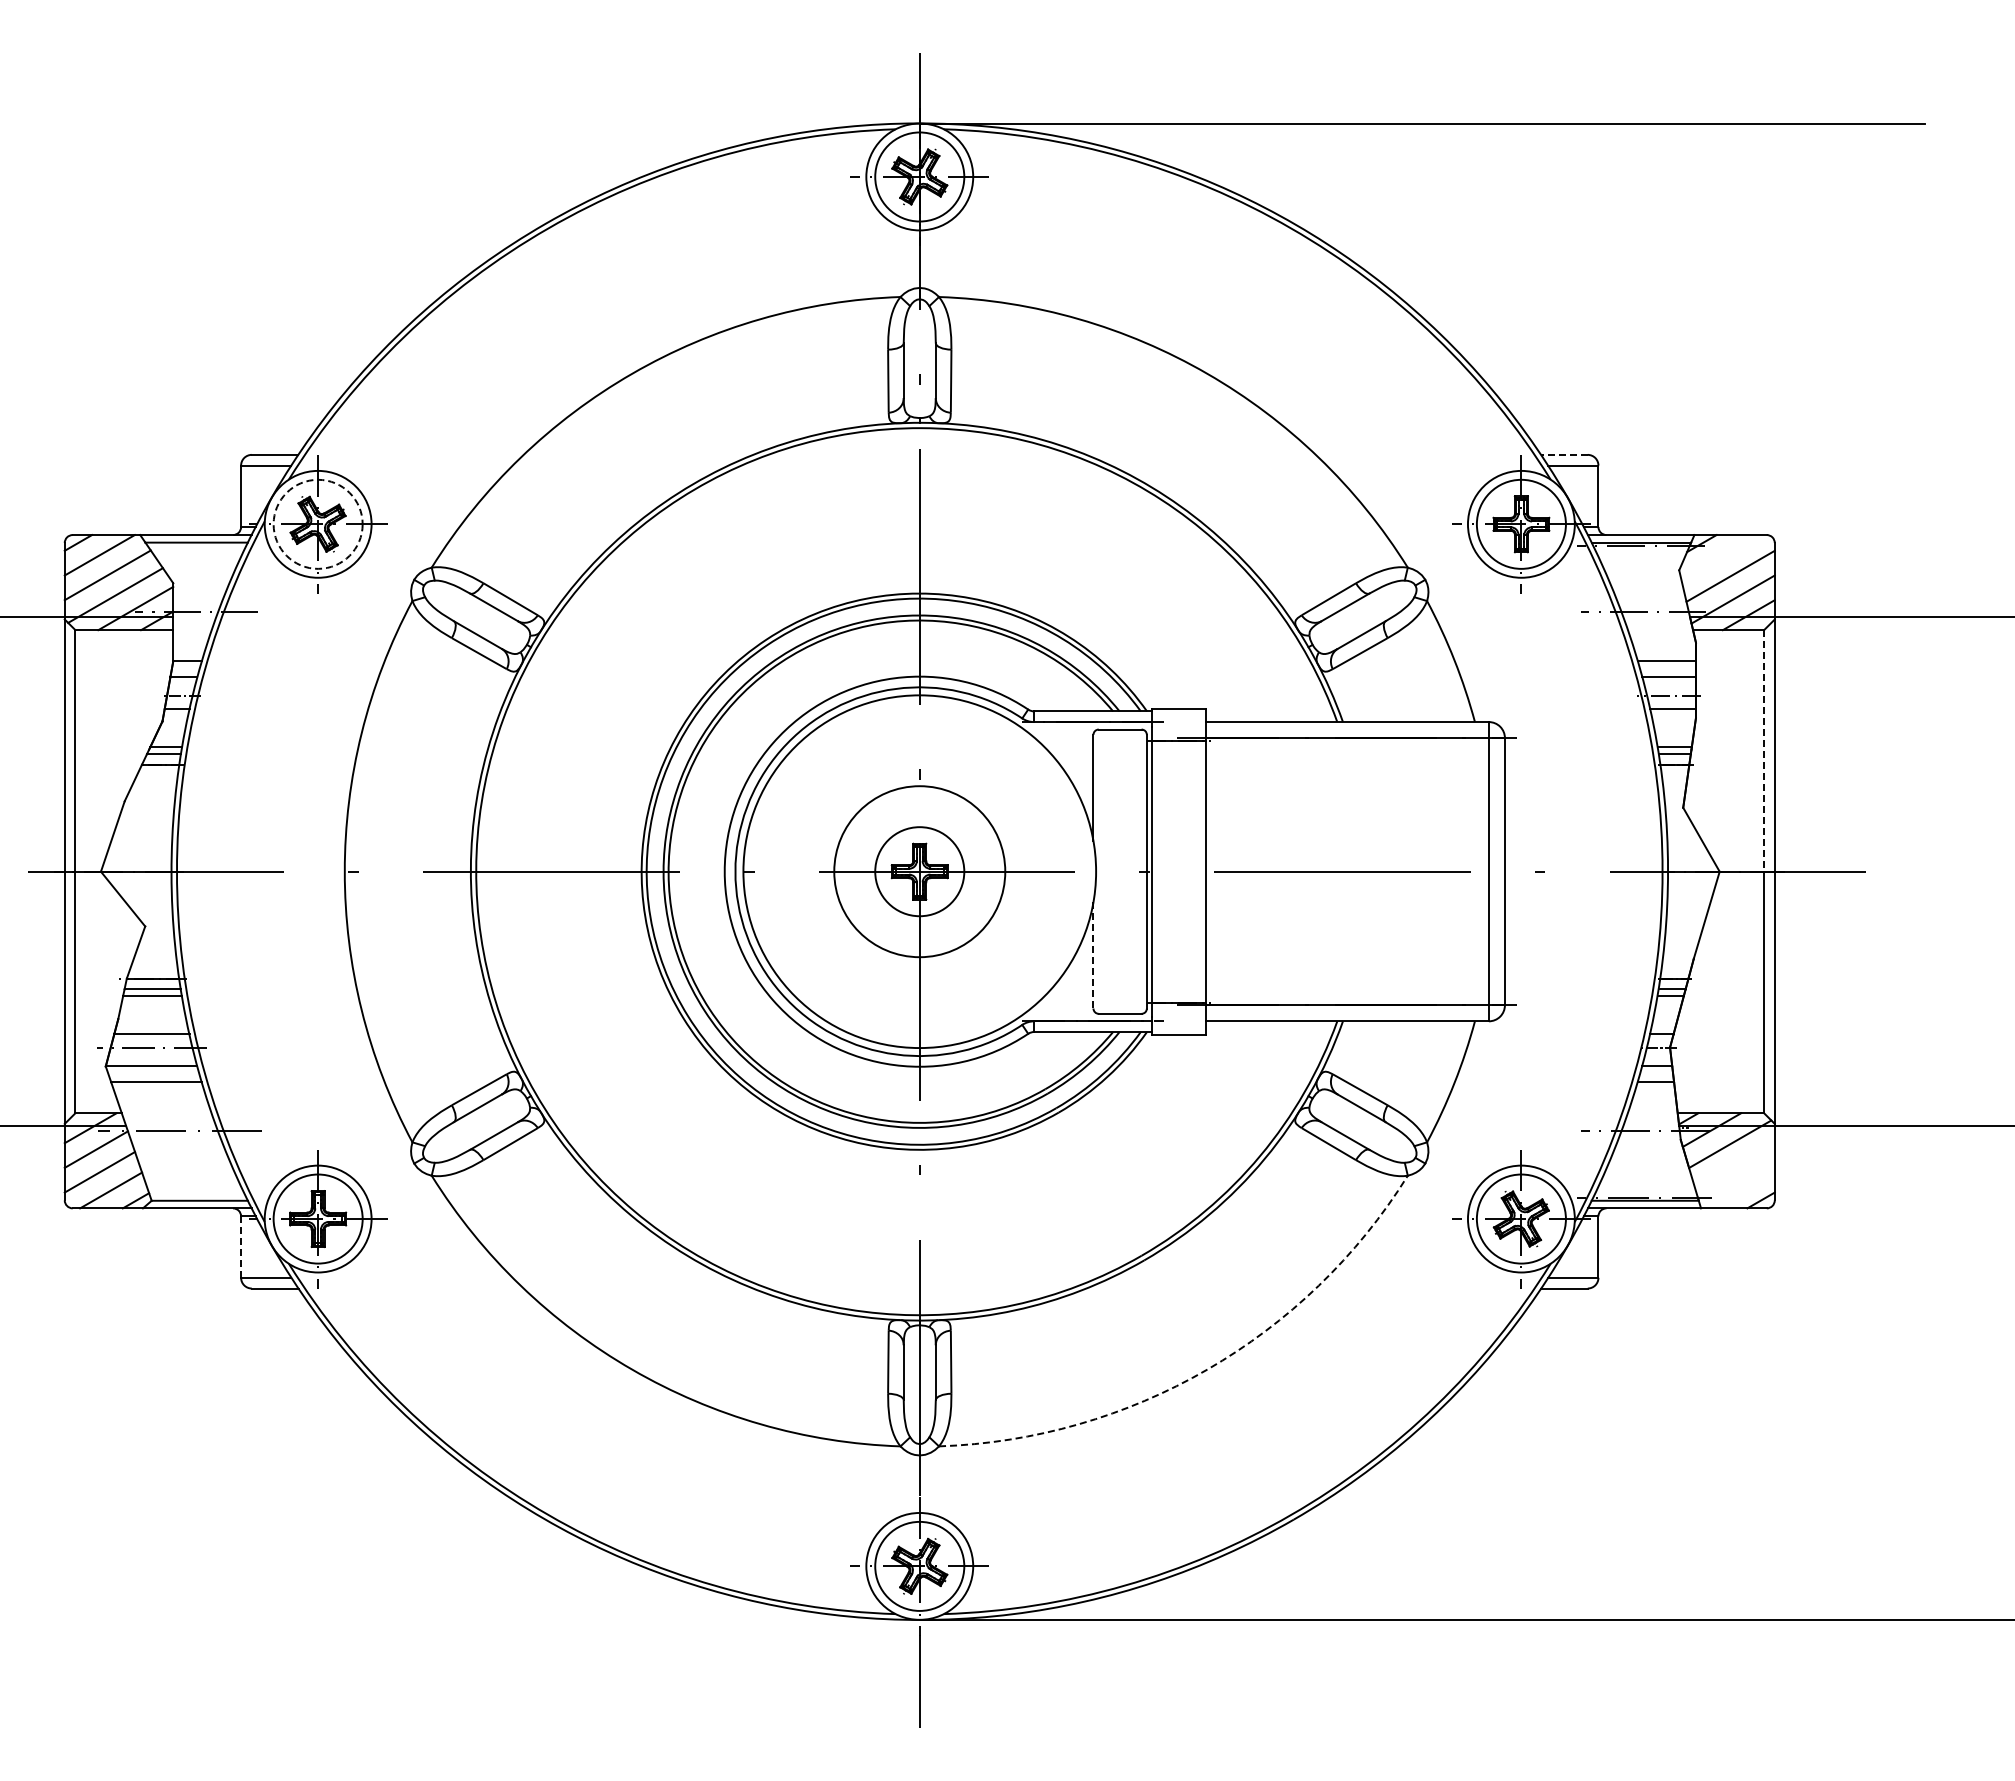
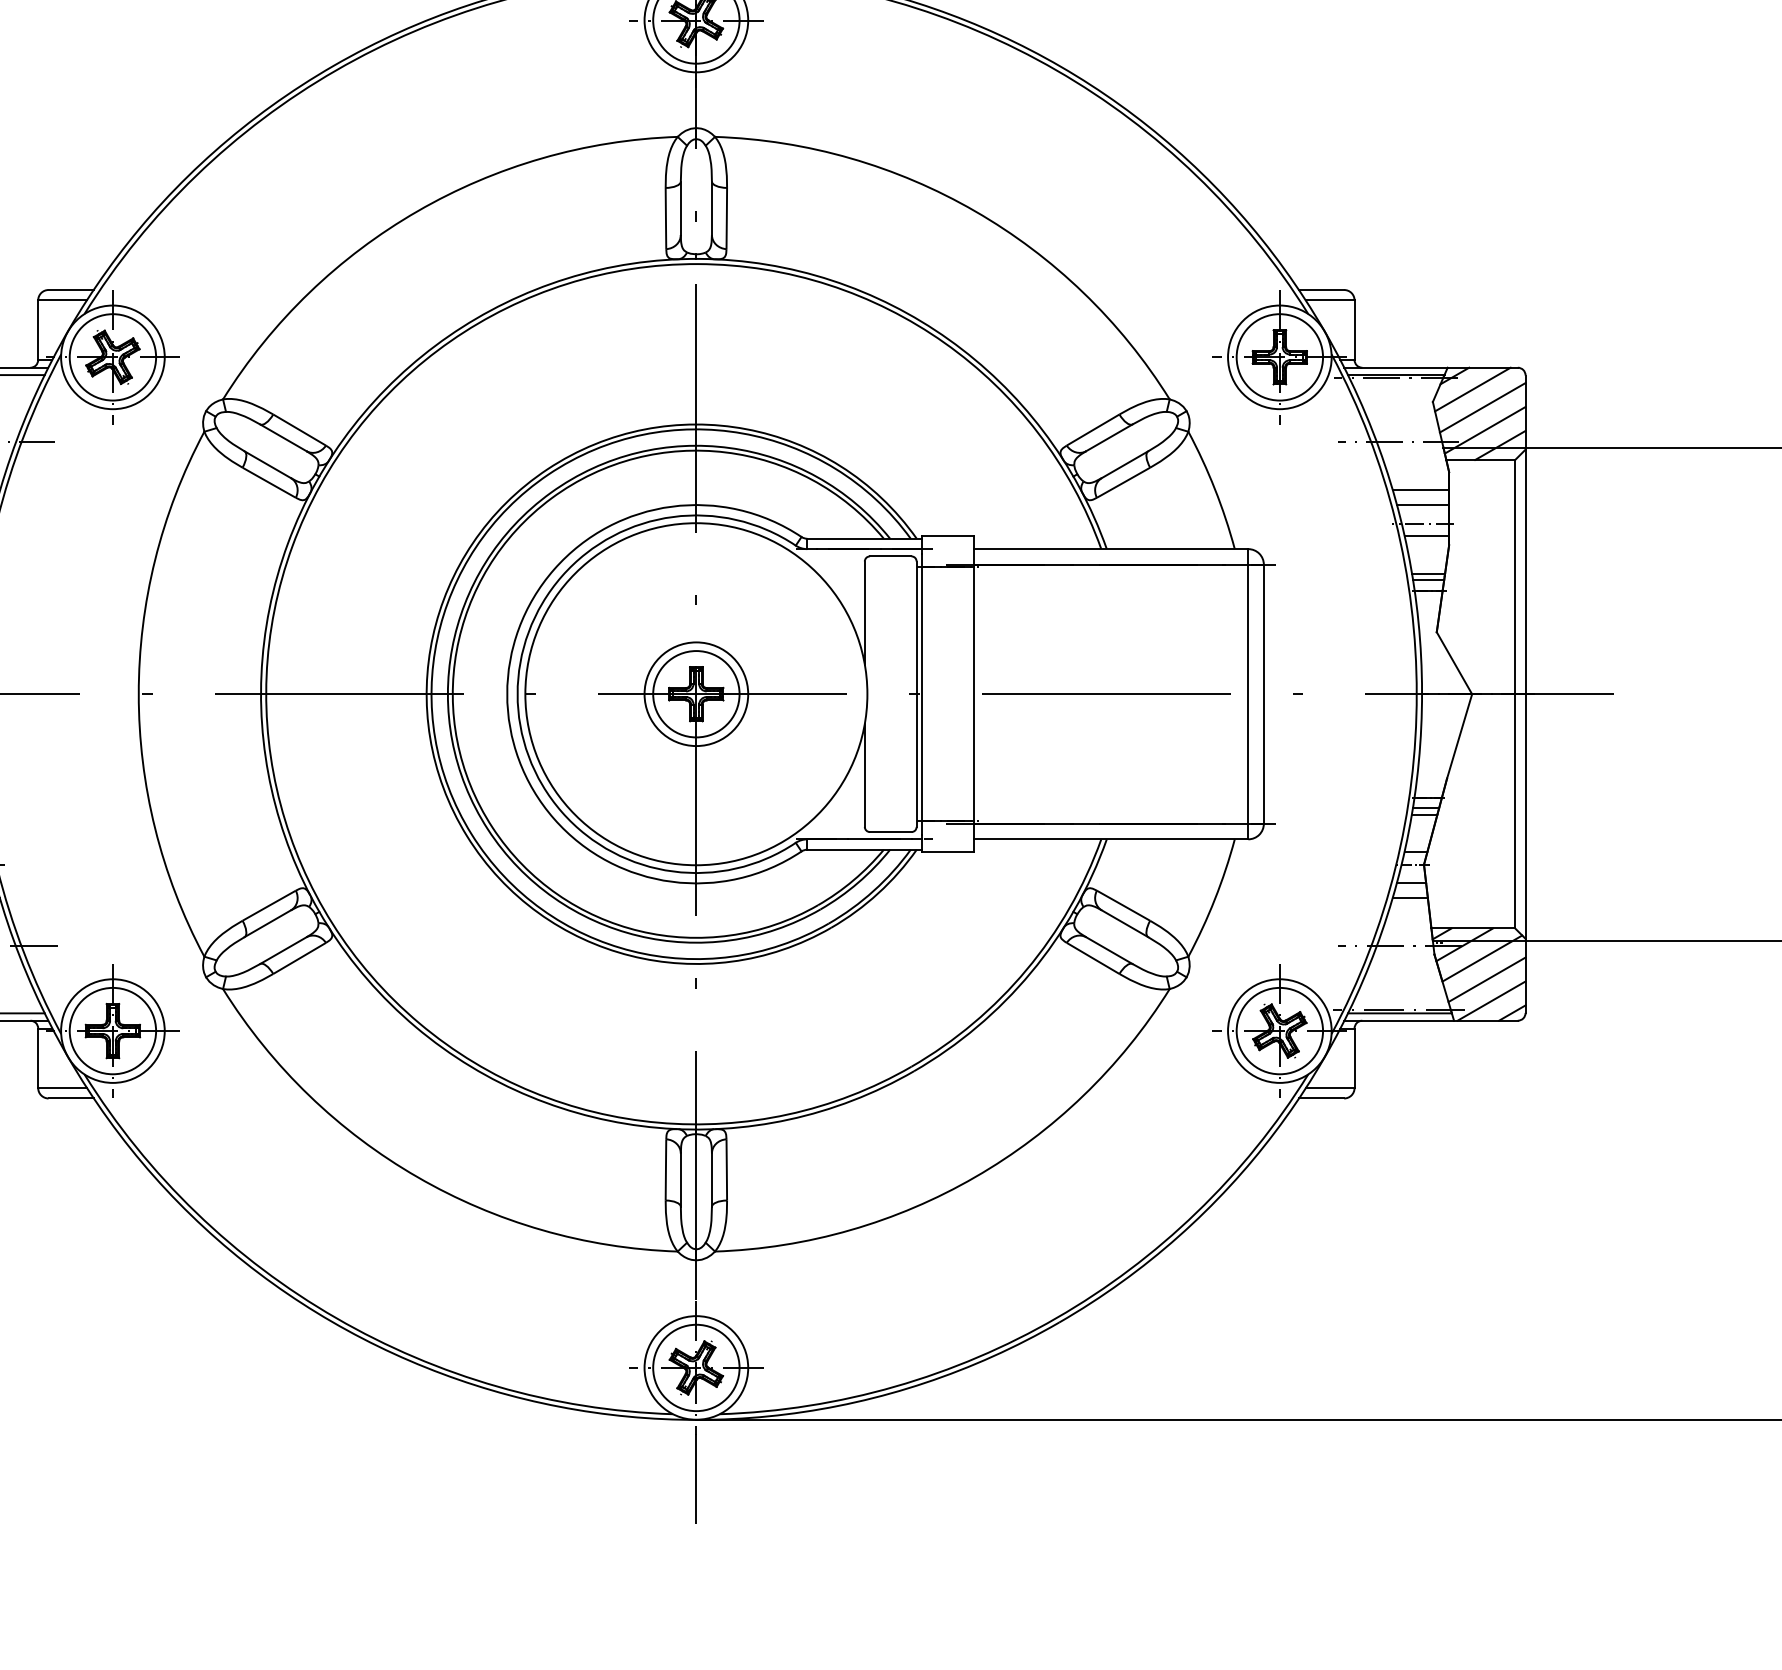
line: (1563, 454) -> (1320, 289), dashed -> solid
circle: (317, 523) -> (112, 356), dashed -> solid
line: (1720, 557) -> (1472, 389), added
line: (1764, 750) -> (1515, 576), dashed -> solid
circle: (919, 871) -> (696, 694), size x0.62
line: (1093, 955) -> (864, 775), dashed -> solid
line: (1734, 1166) -> (1486, 980), added
line: (1739, 1187) -> (1491, 1000), added
line: (241, 1247) -> (38, 1058), dashed -> solid
arc: (1207, 1369) -> (975, 1176), dashed -> solid

